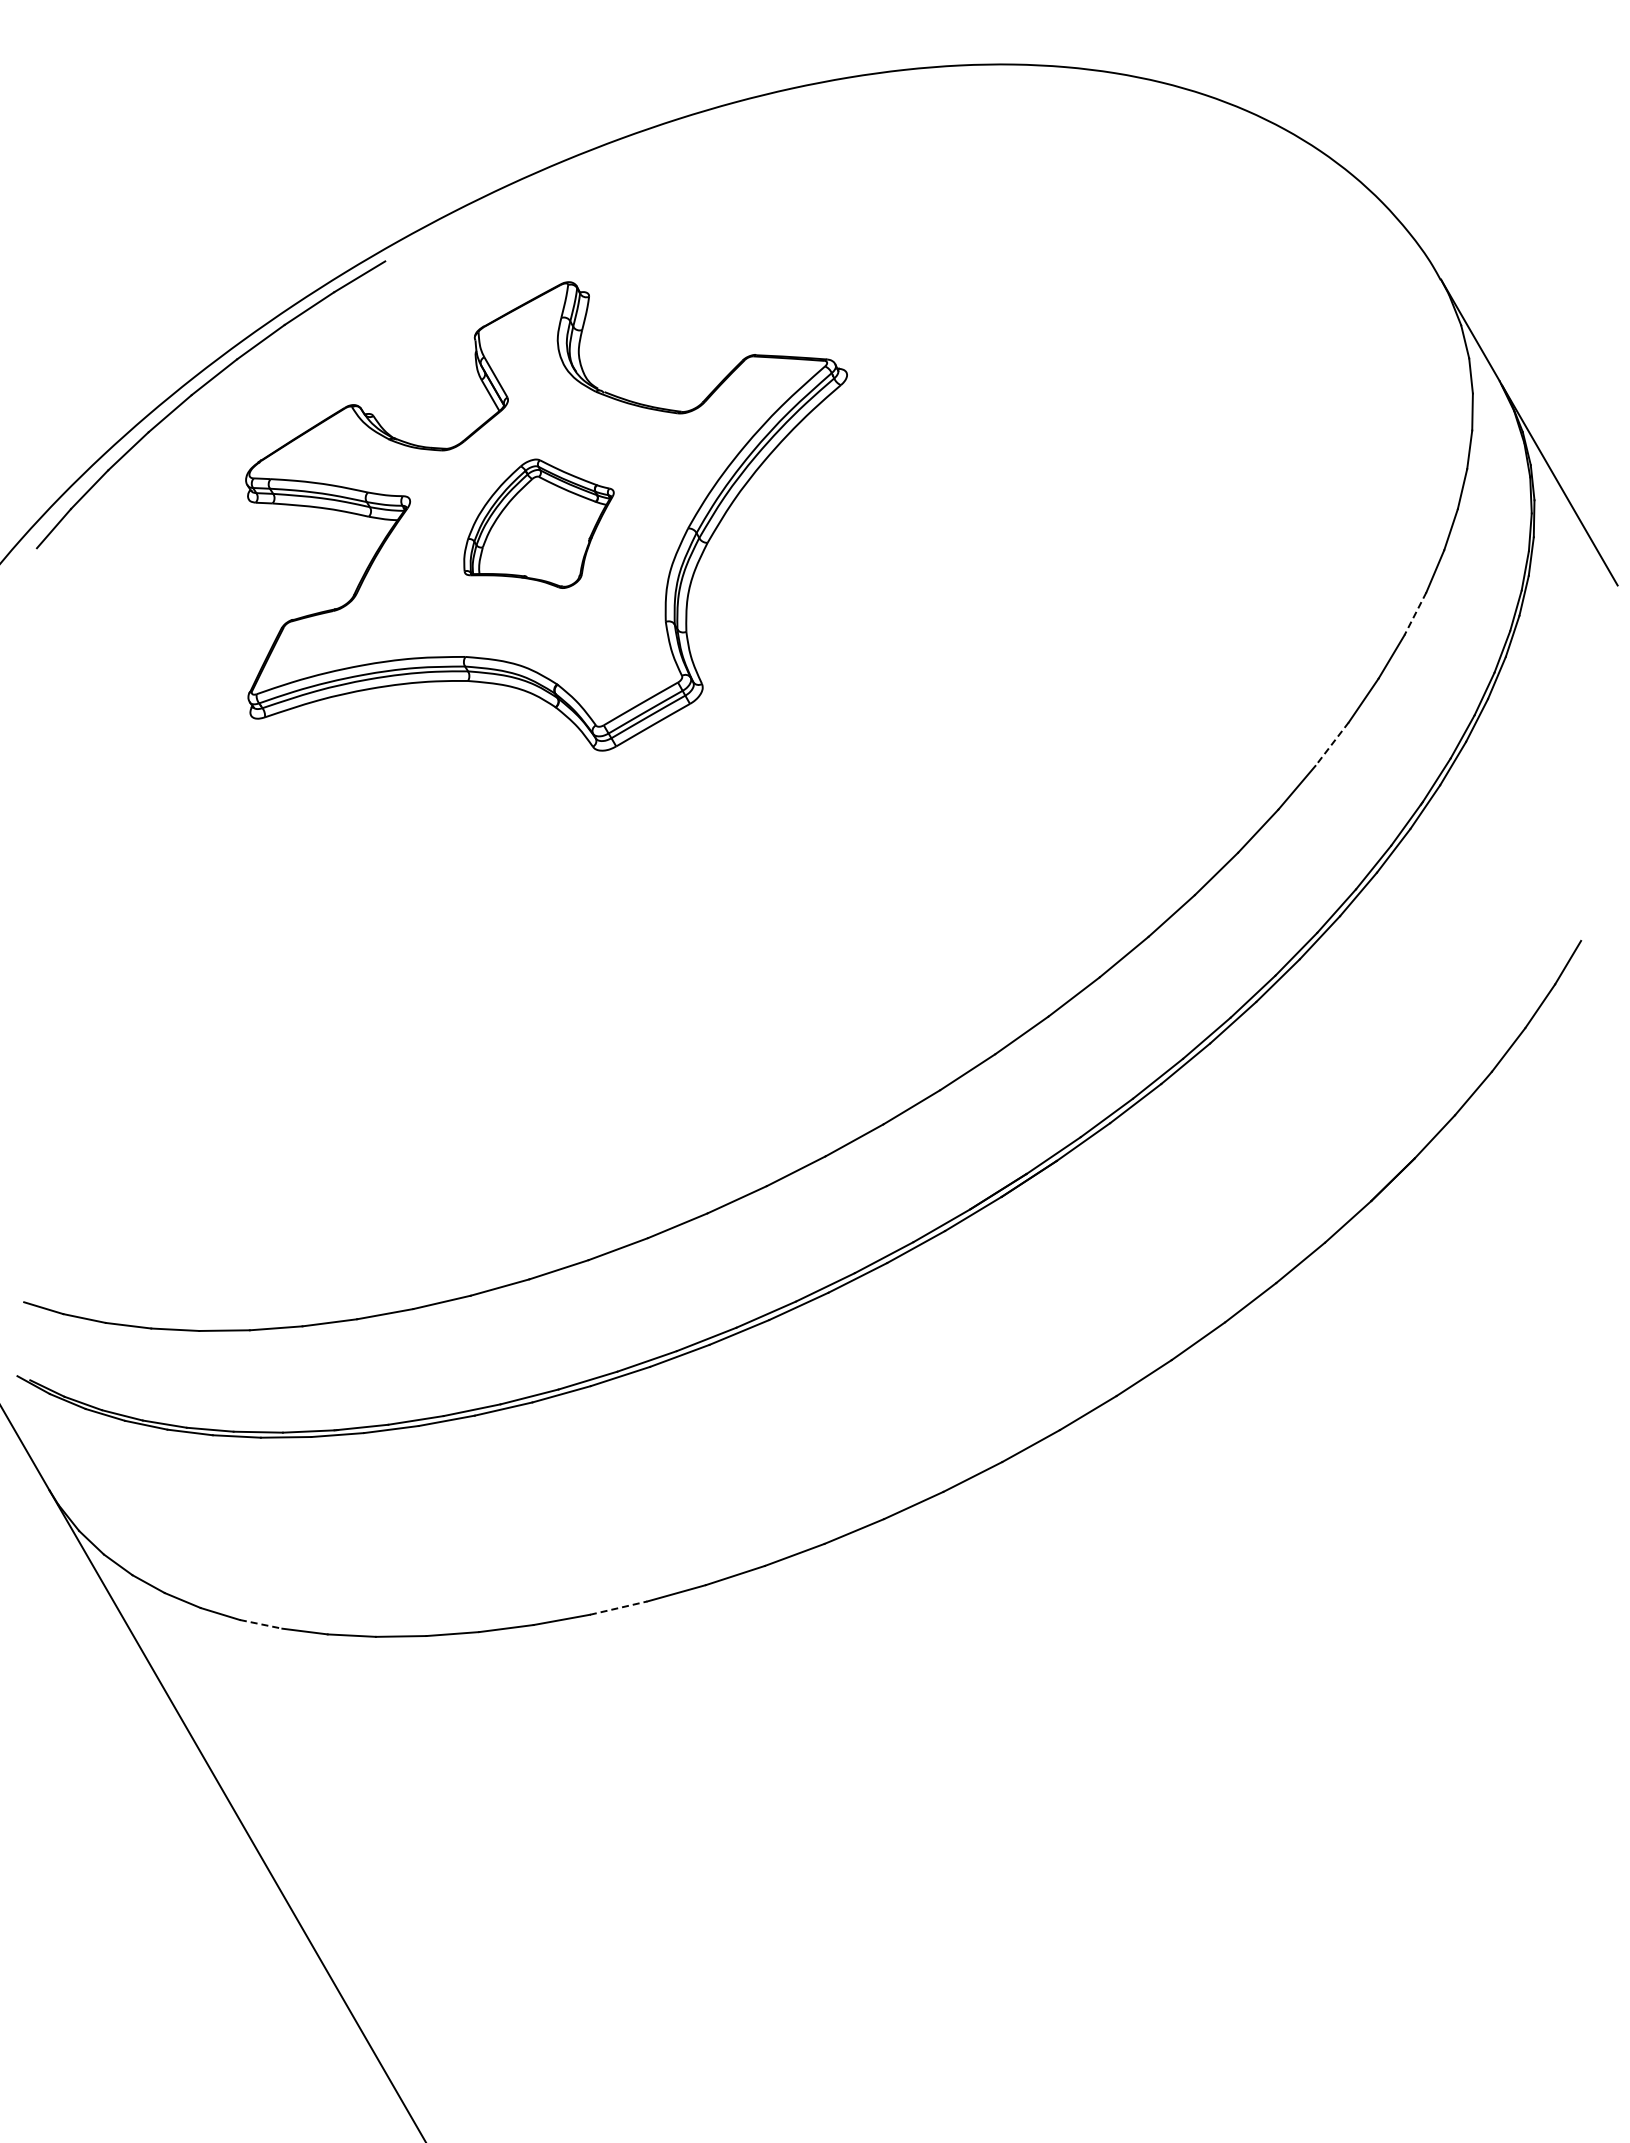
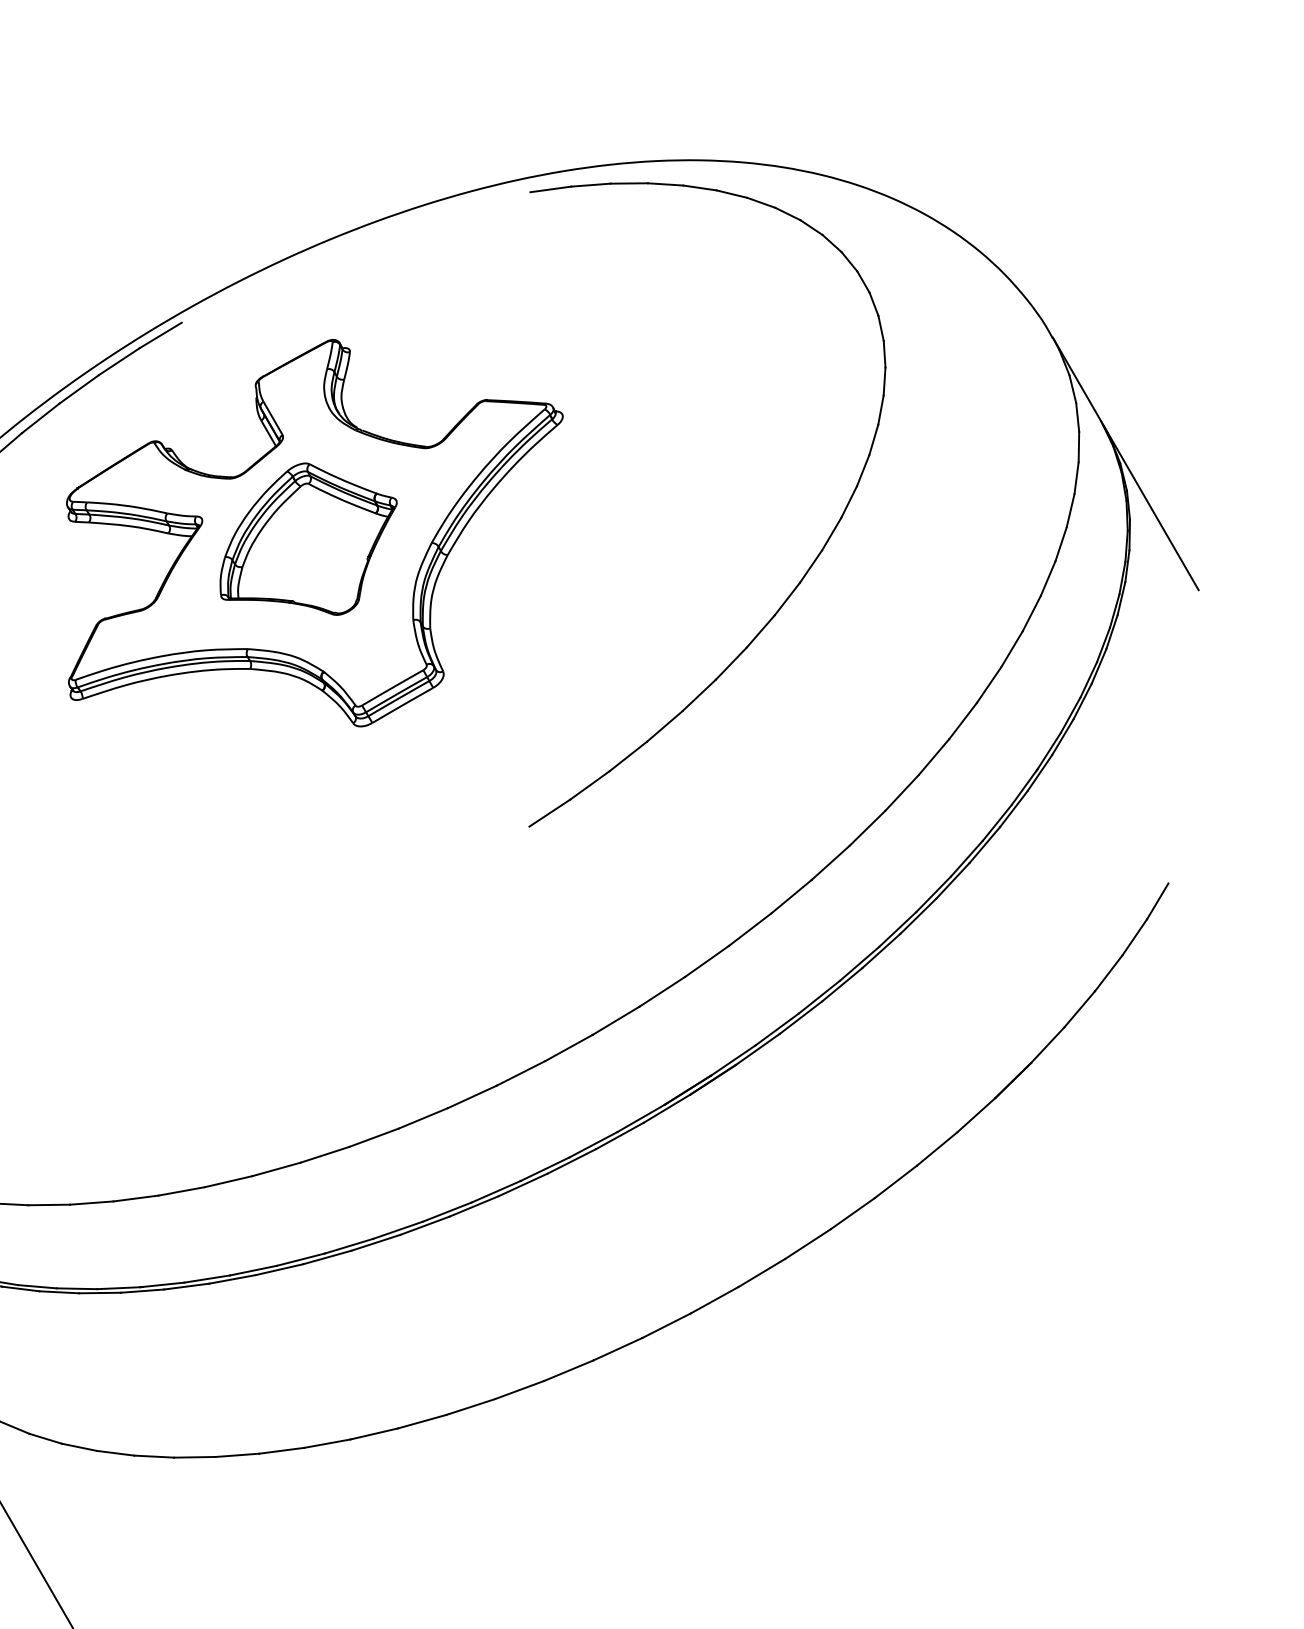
part: (538, 523) -> (308, 539), size x1.43
part: (1140, 565) -> (804, 573), added
line: (1415, 614) -> (1031, 614), dashed -> solid
line: (1332, 744) -> (963, 721), dashed -> solid
line: (619, 1608) -> (375, 1434), dashed -> solid
line: (261, 1624) -> (79, 1447), dashed -> solid

